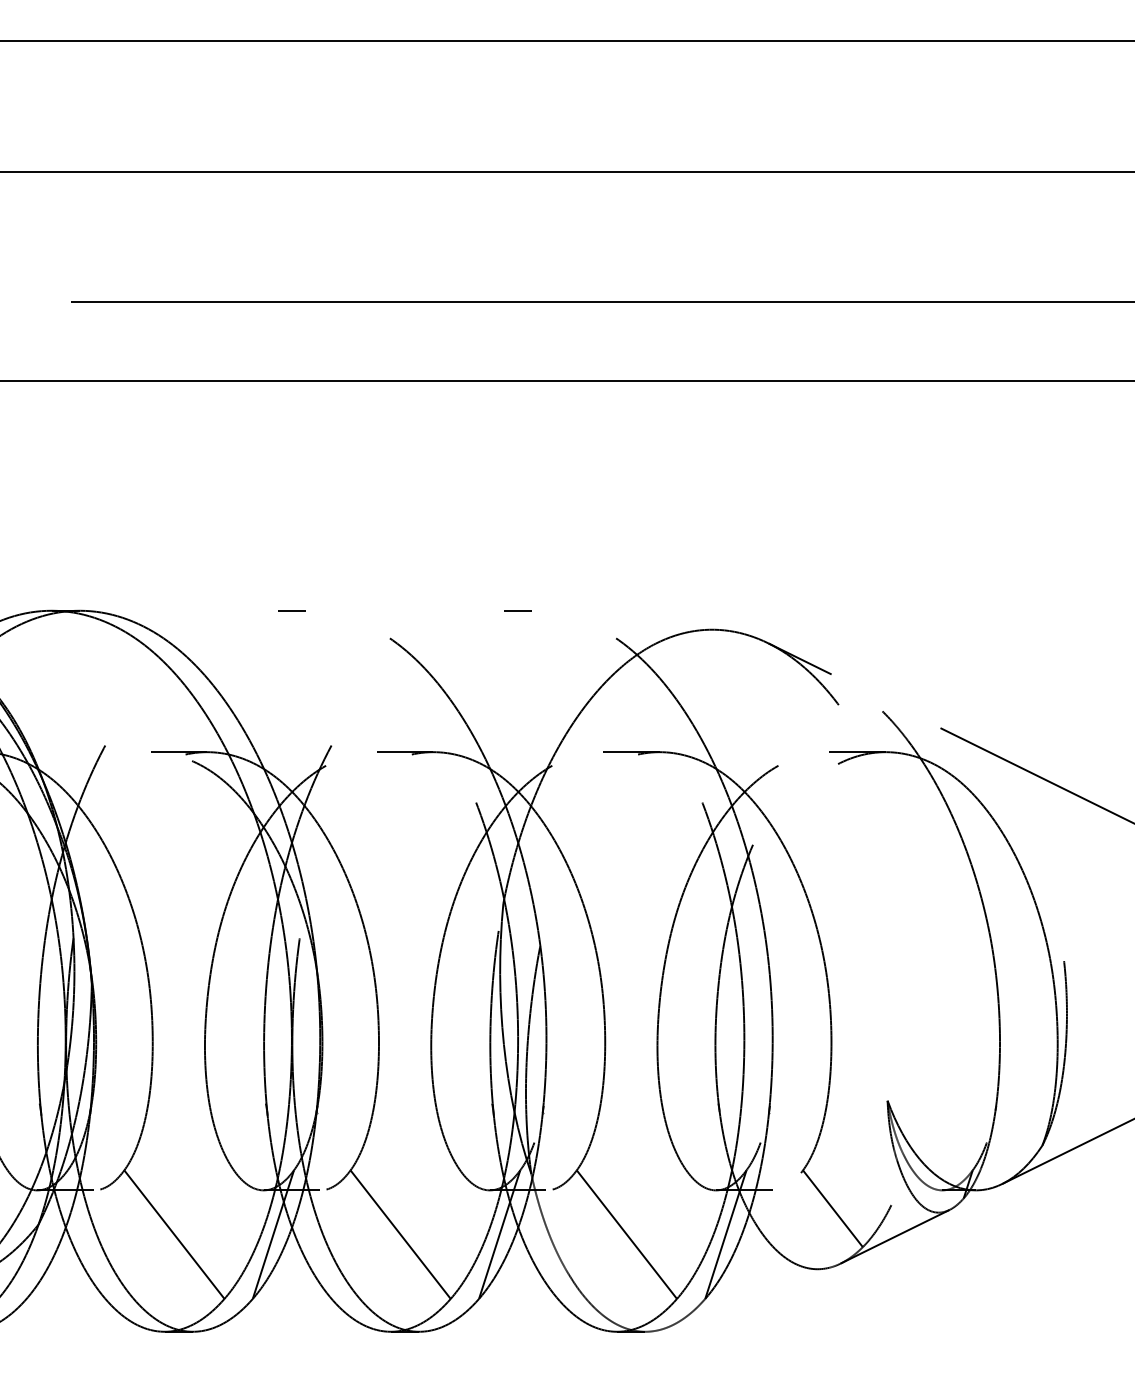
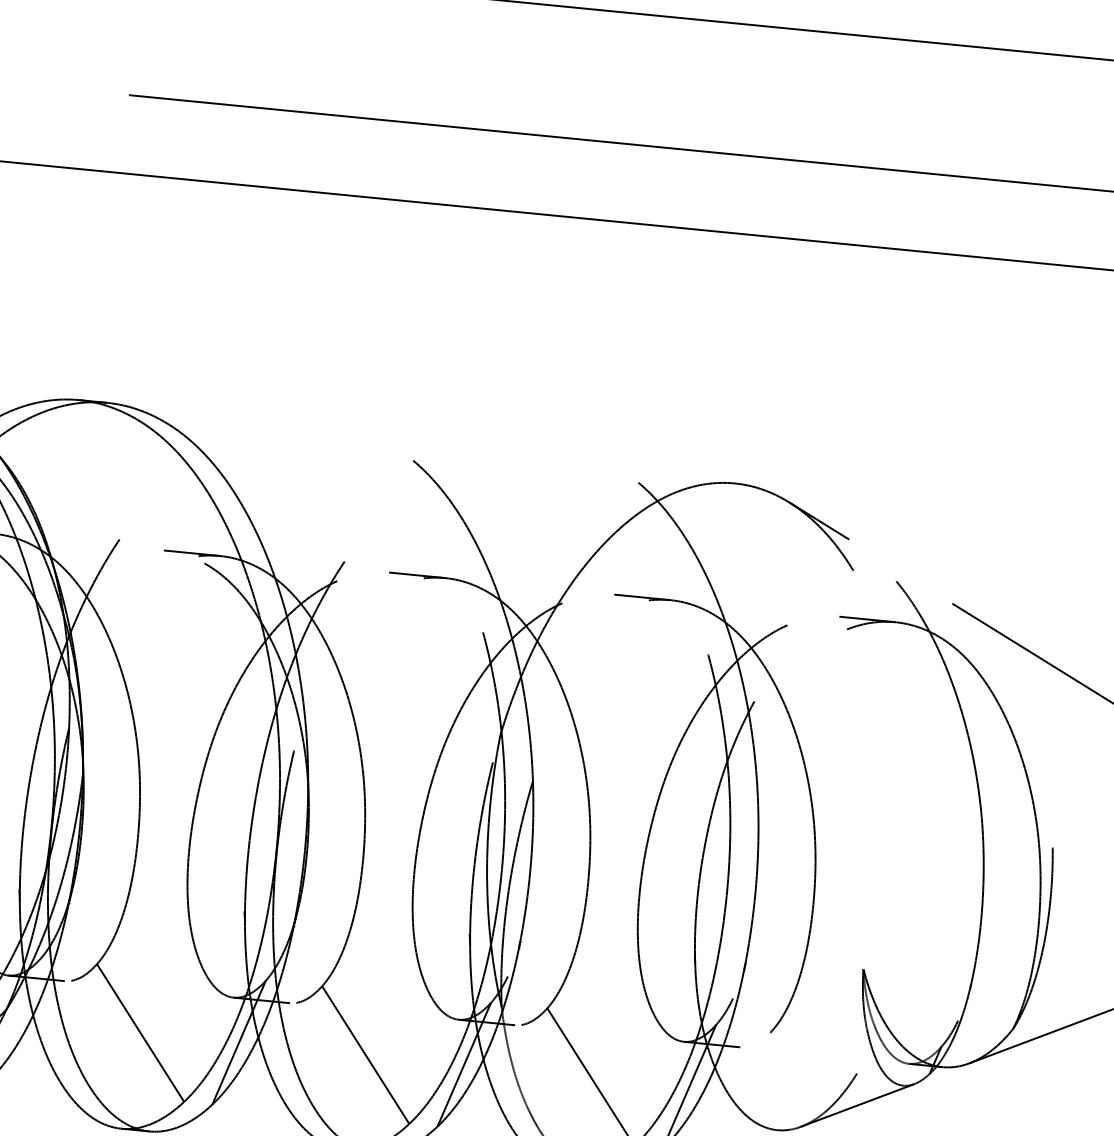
line: (291, 610) -> (318, 423), removed
line: (518, 610) -> (543, 445), removed
line: (832, 1208) -> (798, 1071), removed

